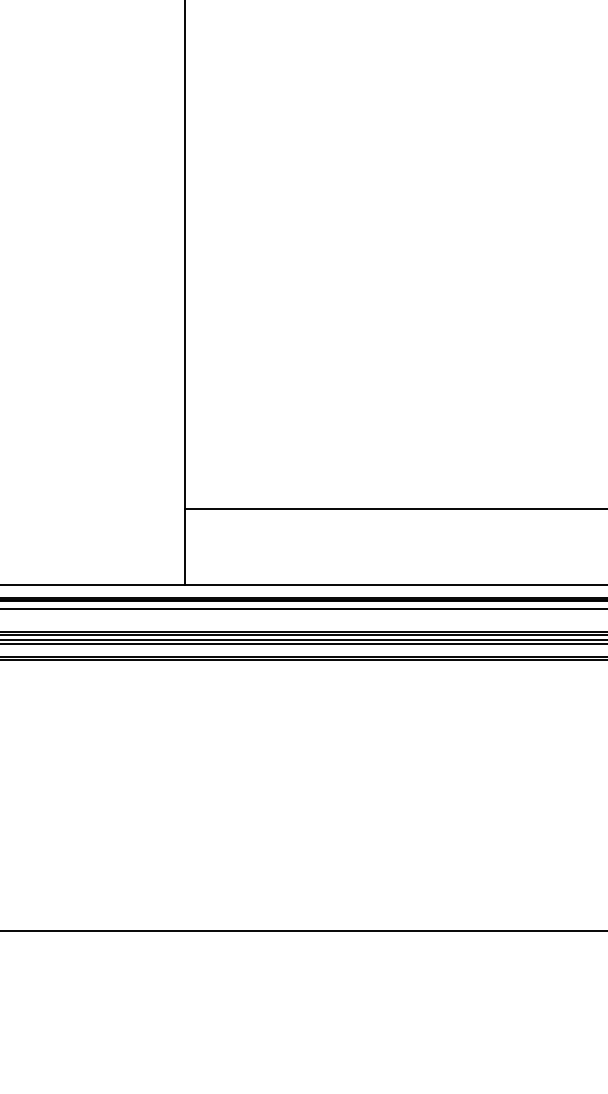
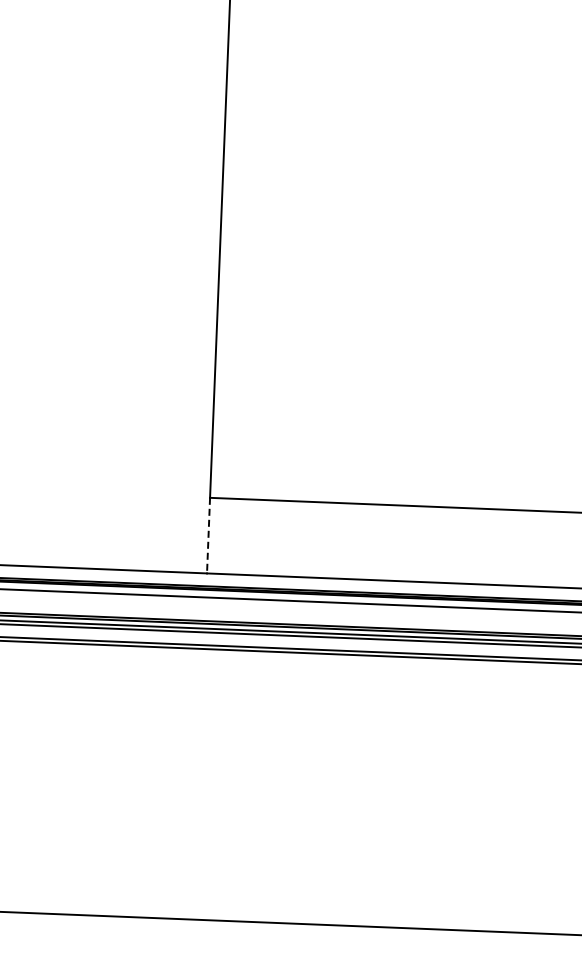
line: (184, 546) -> (208, 535), solid -> dashed

